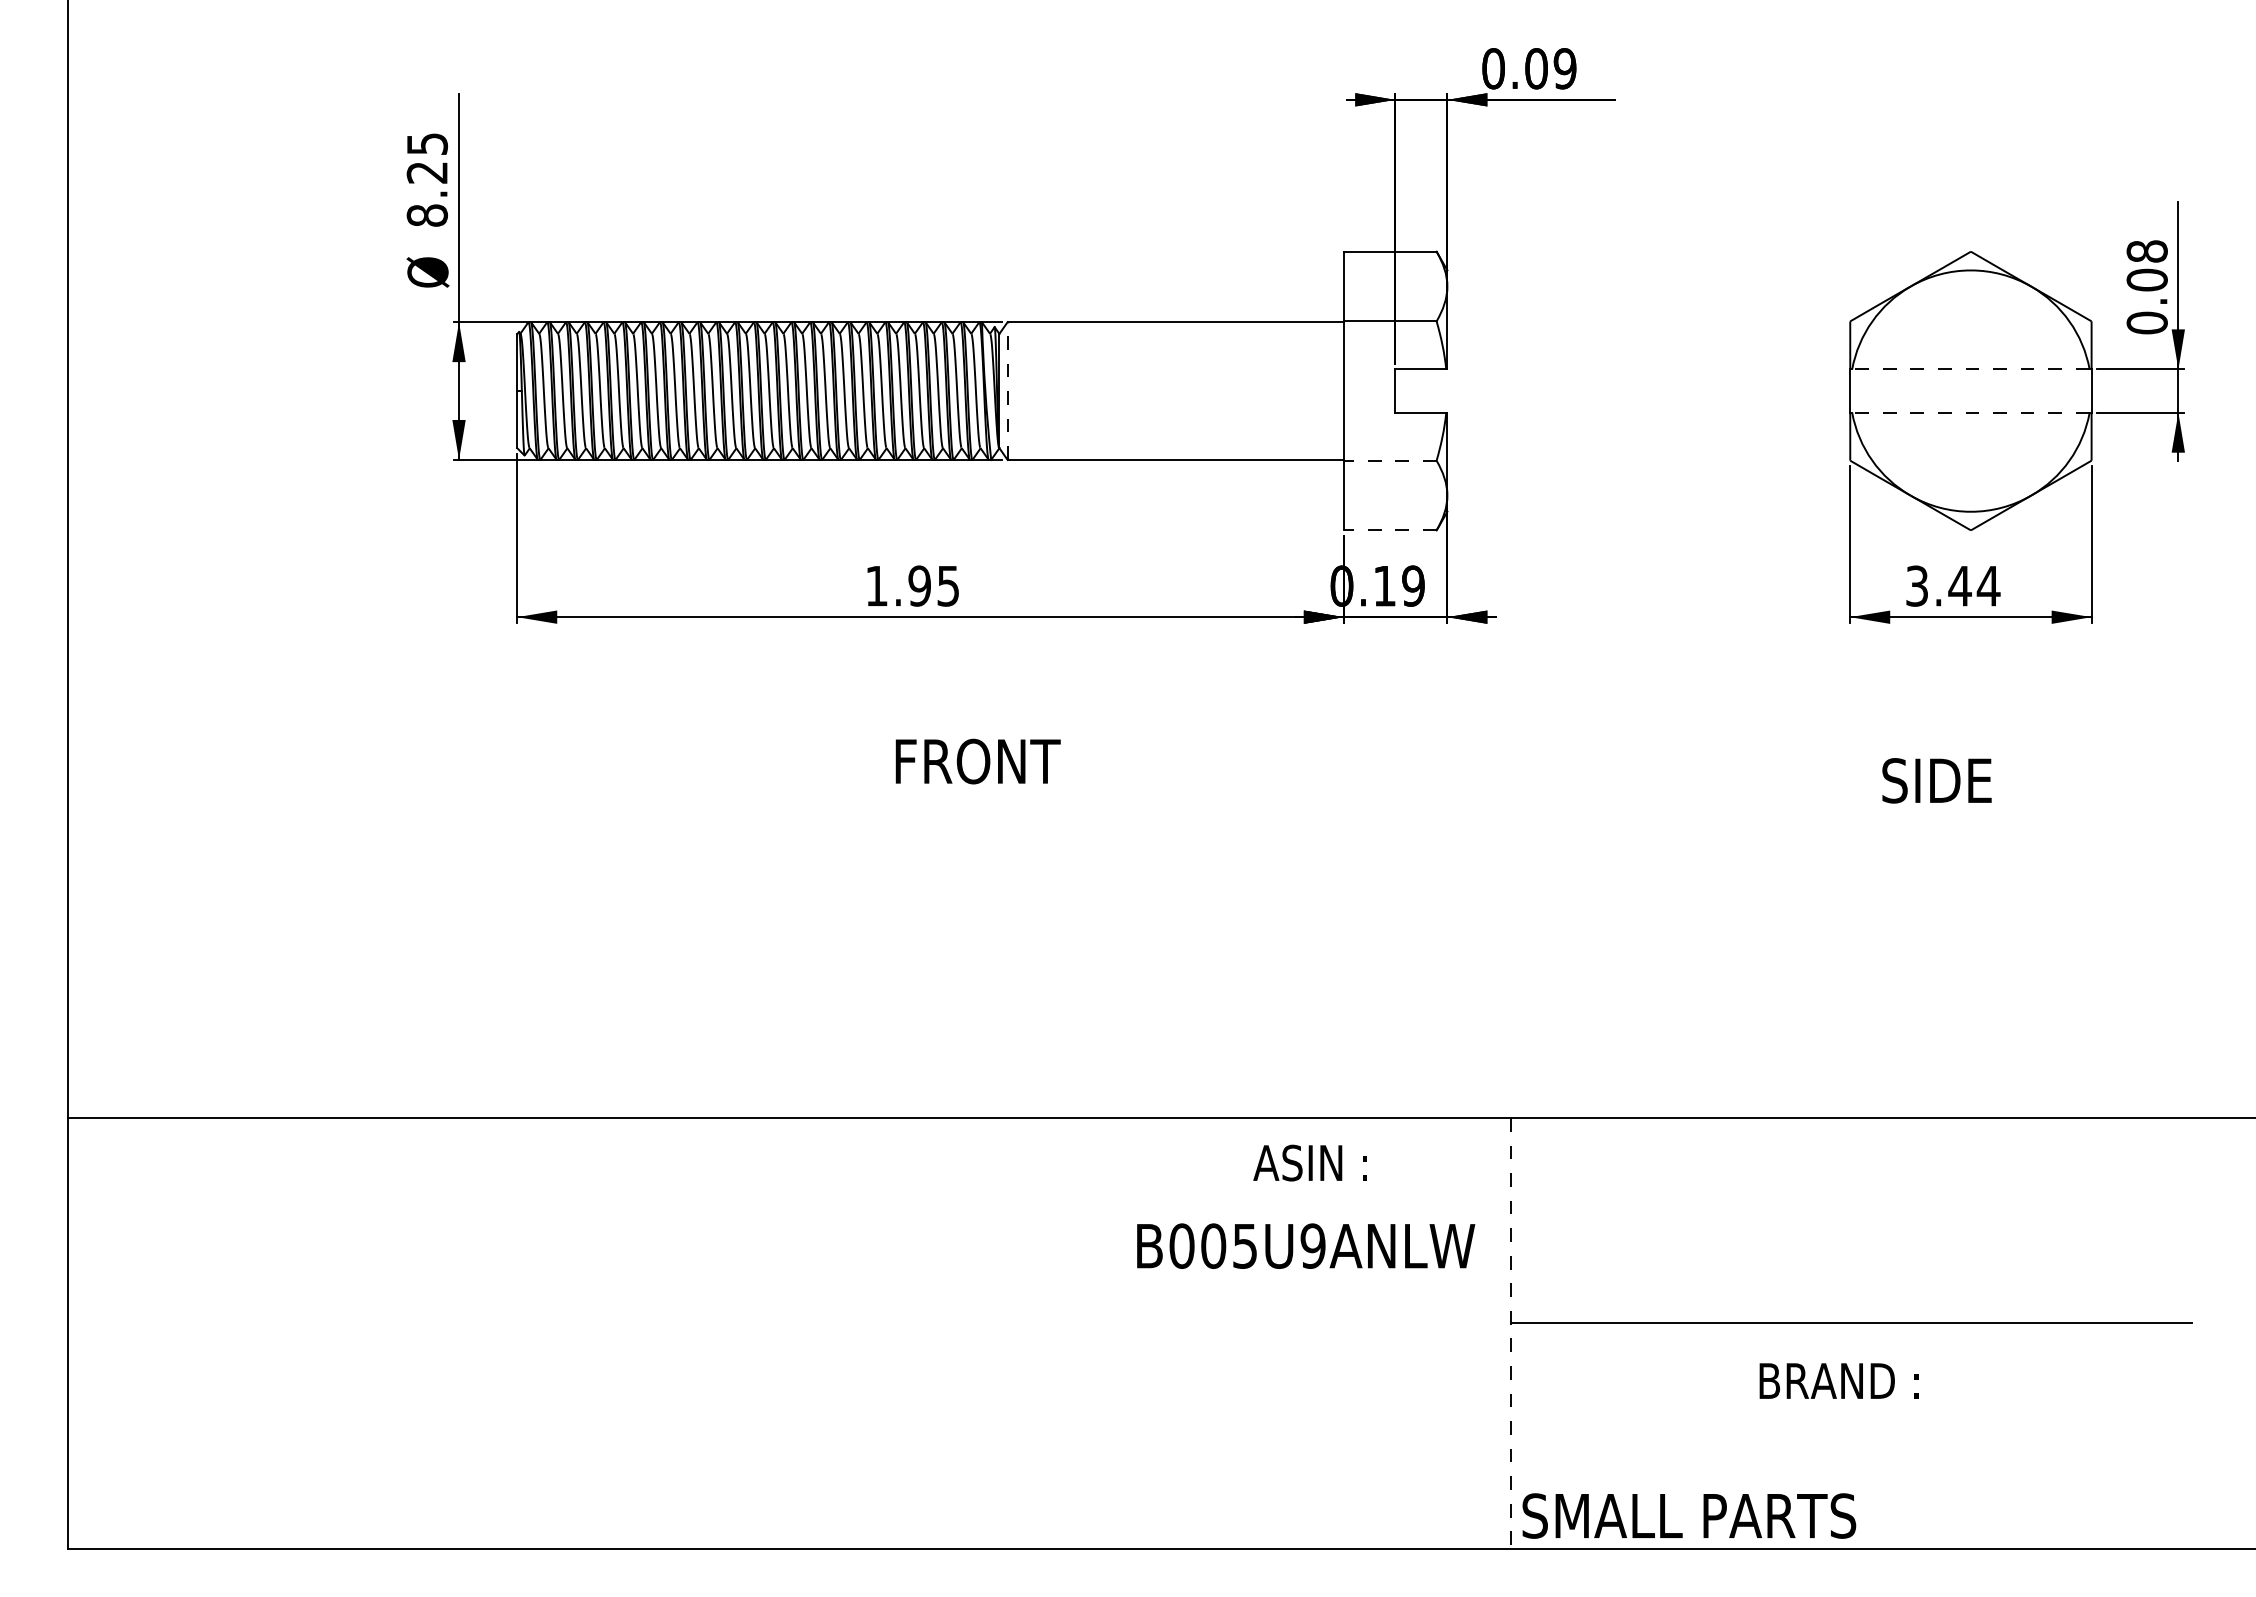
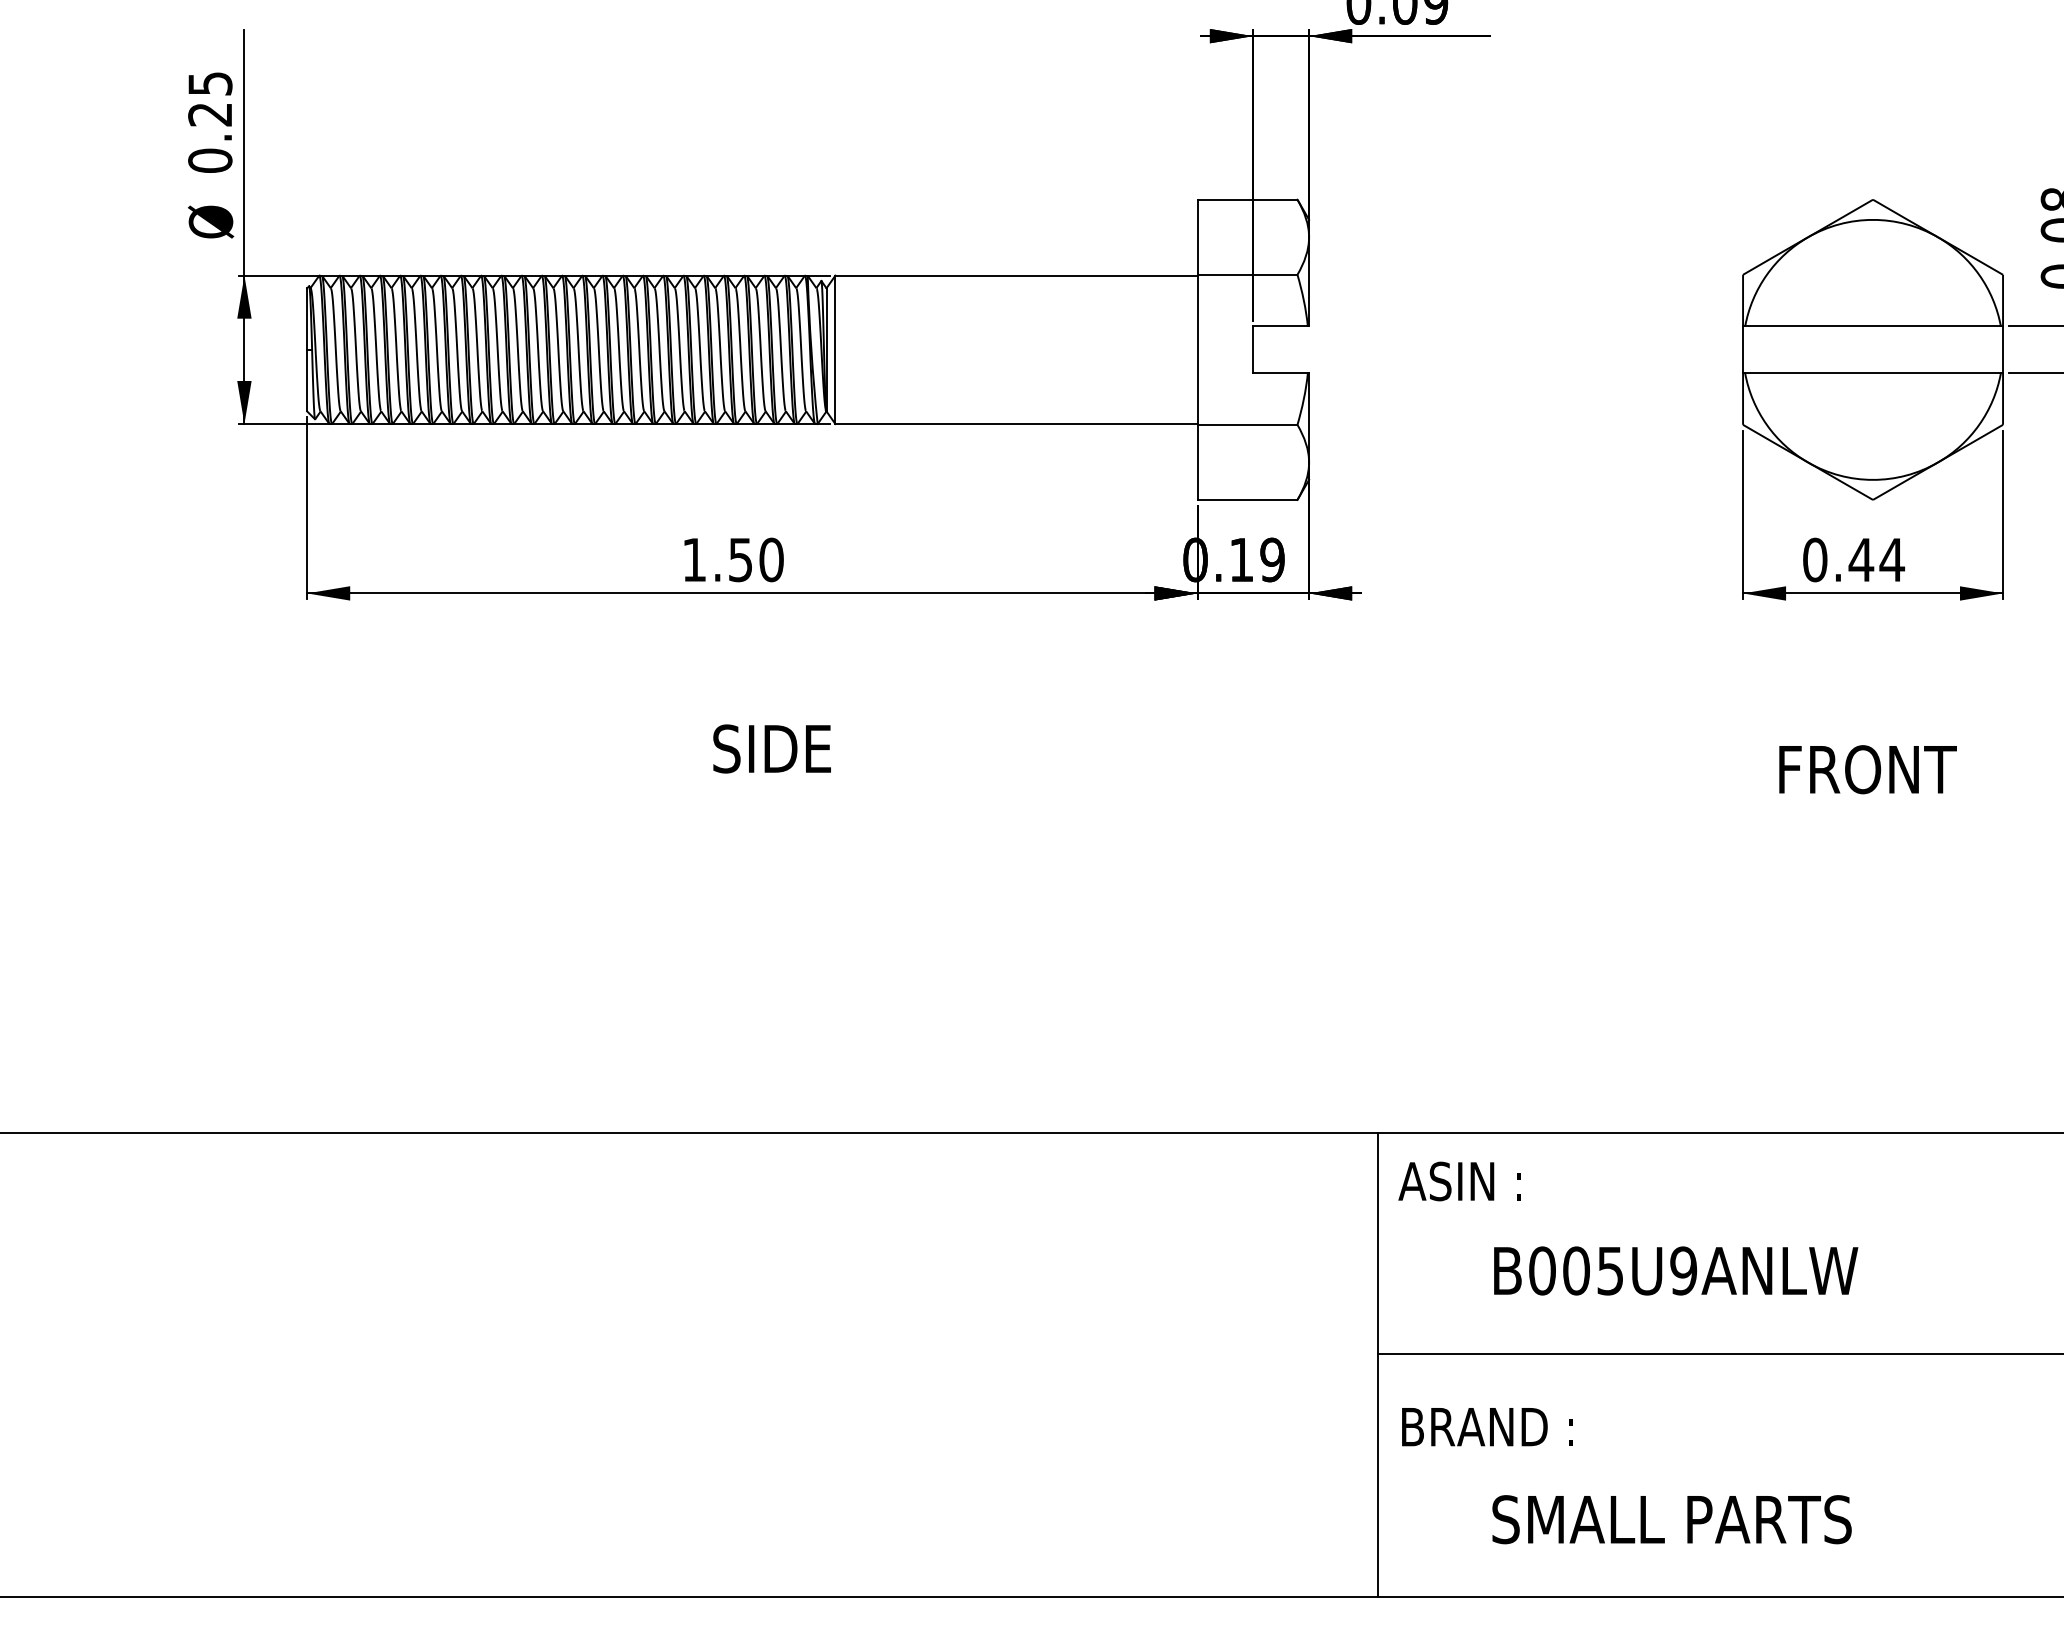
text: (426, 215) -> (209, 160), 8.25 -> 0.25
line: (1970, 369) -> (1872, 326), dashed -> solid
line: (1007, 391) -> (835, 350), dashed -> solid
line: (1970, 412) -> (1872, 372), dashed -> solid
line: (1389, 460) -> (1246, 424), dashed -> solid
line: (1389, 530) -> (1246, 500), dashed -> solid
text: (933, 585) -> (755, 559), 1.95 -> 1.50
text: (1917, 585) -> (1815, 559), 3.44 -> 0.44
text: (977, 761) -> (802, 748), FRONT -> SIDE
text: (1965, 780) -> (1867, 769), SIDE -> FRONT
text: (1309, 1162) -> (1458, 1180), moved
text: (1306, 1245) -> (1676, 1270), moved
line: (1511, 1334) -> (1378, 1366), dashed -> solid
text: (1838, 1380) -> (1486, 1426), moved
text: (1689, 1515) -> (1672, 1519), moved

